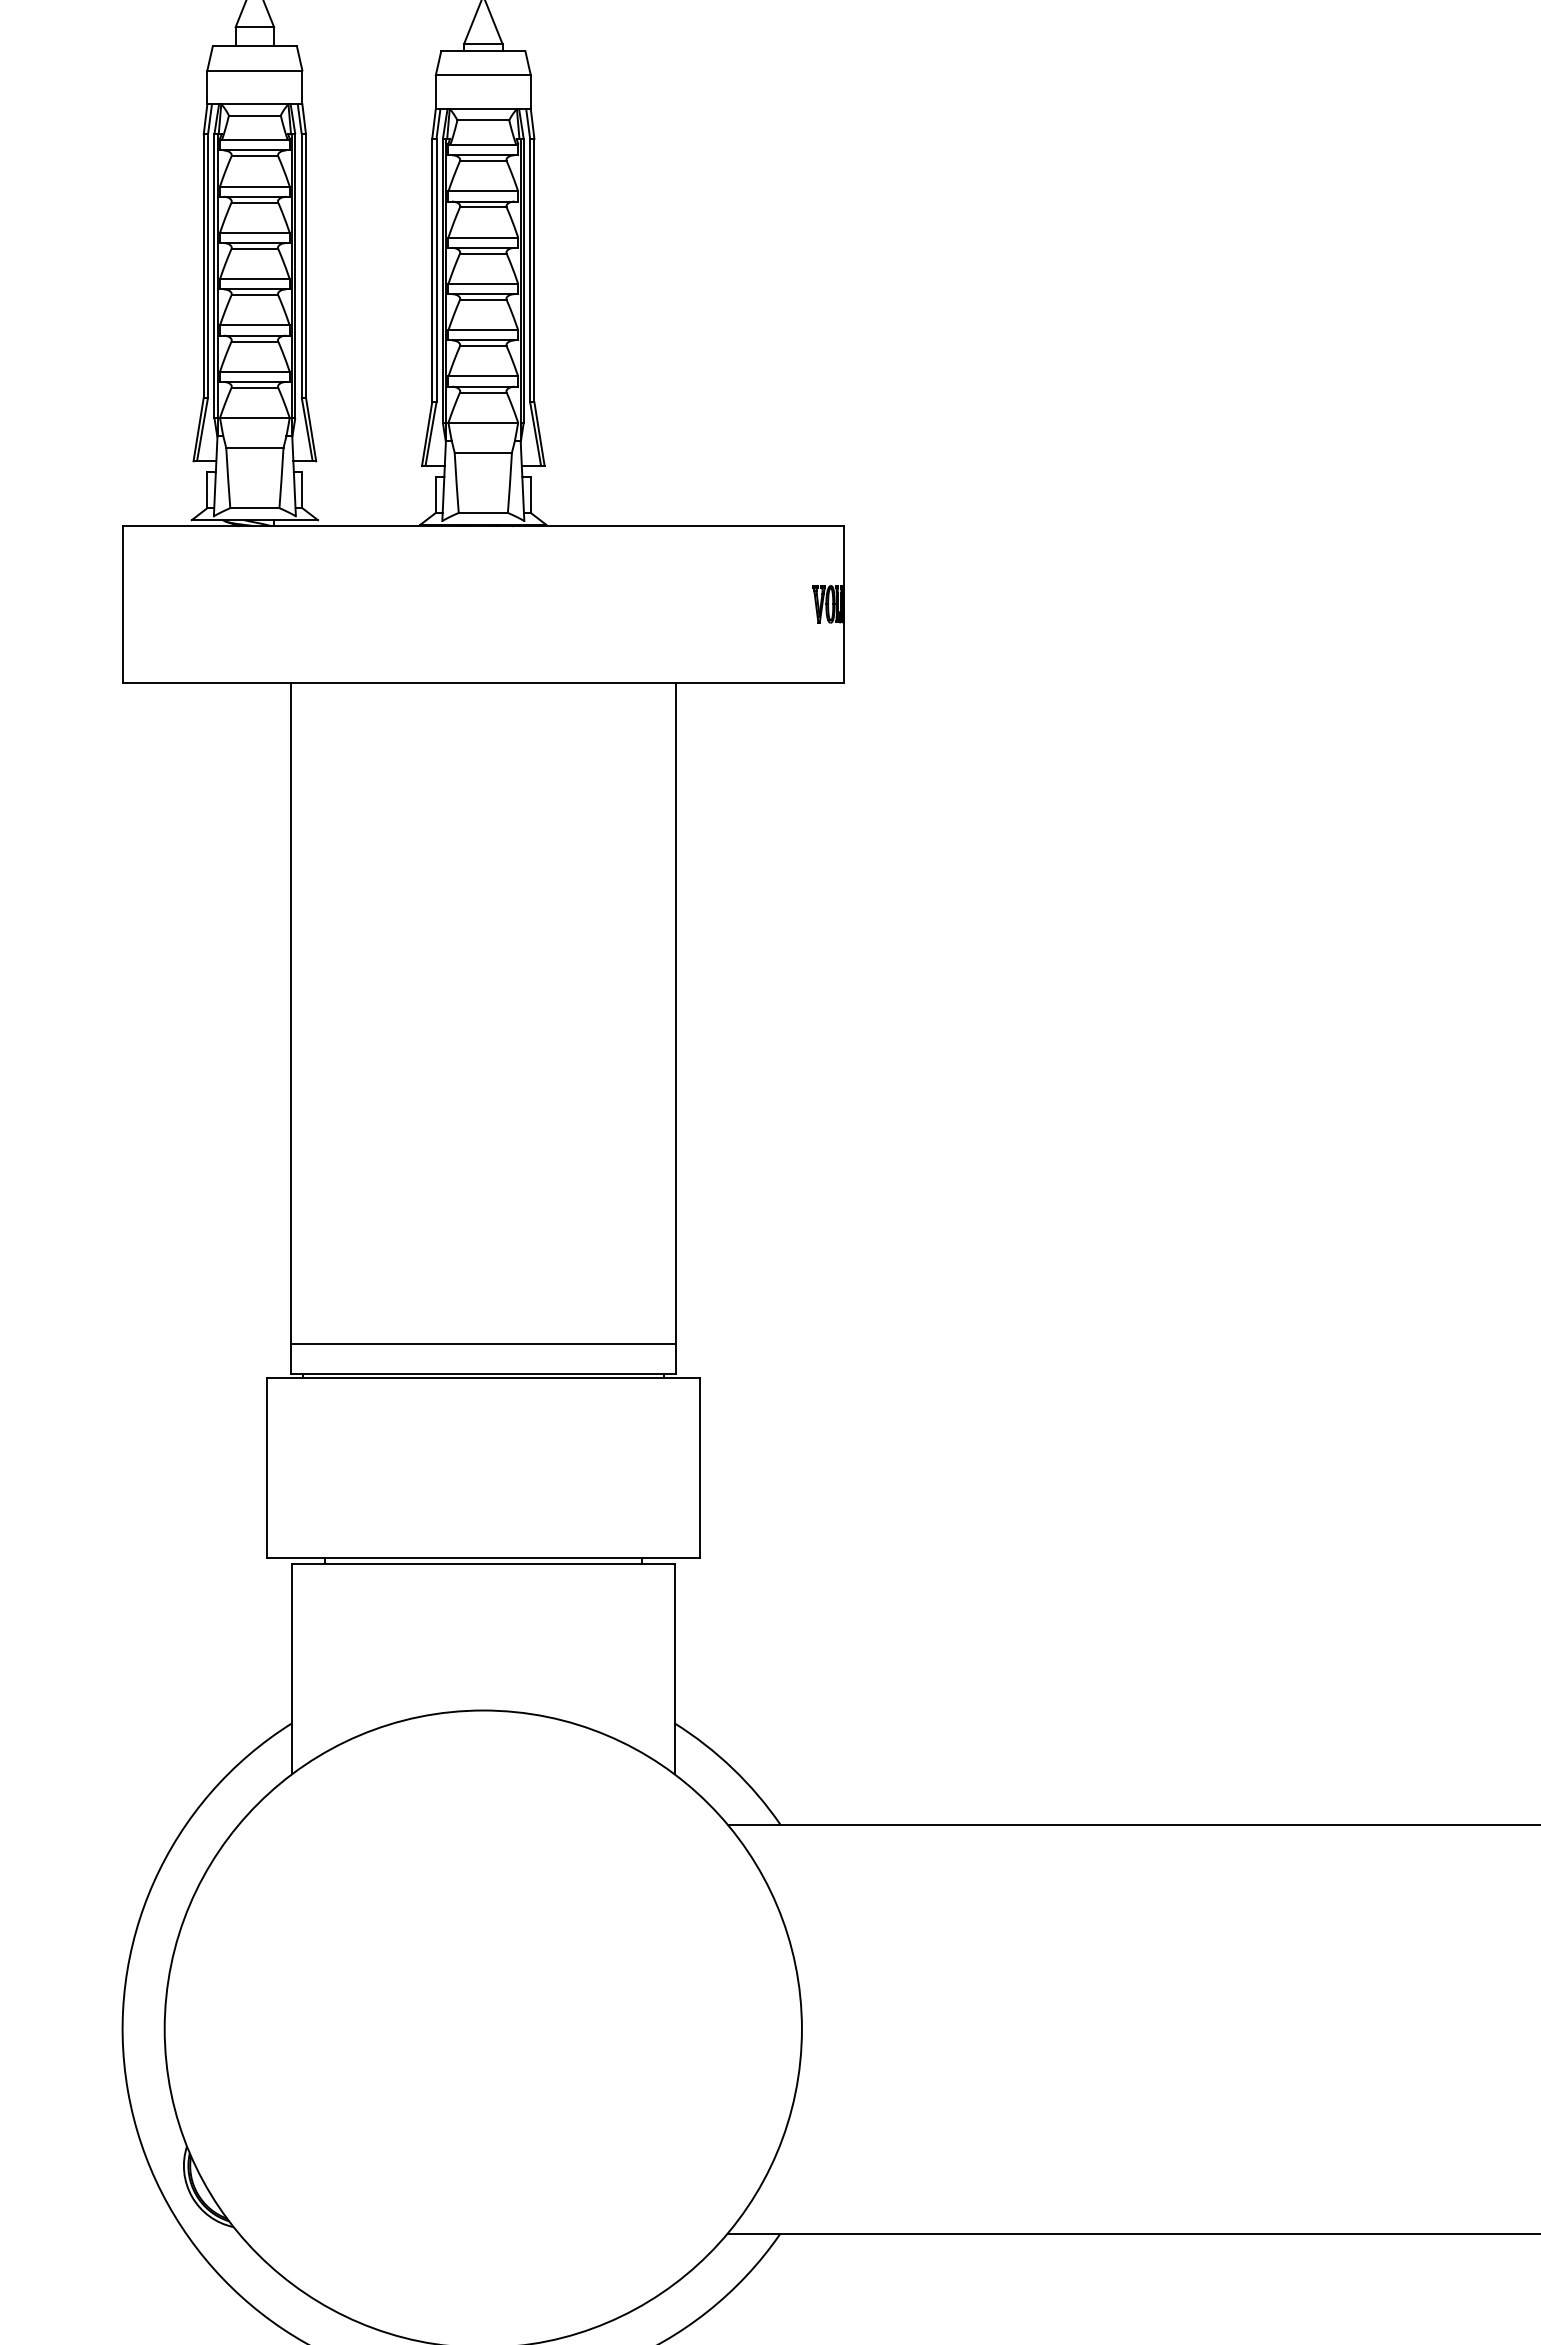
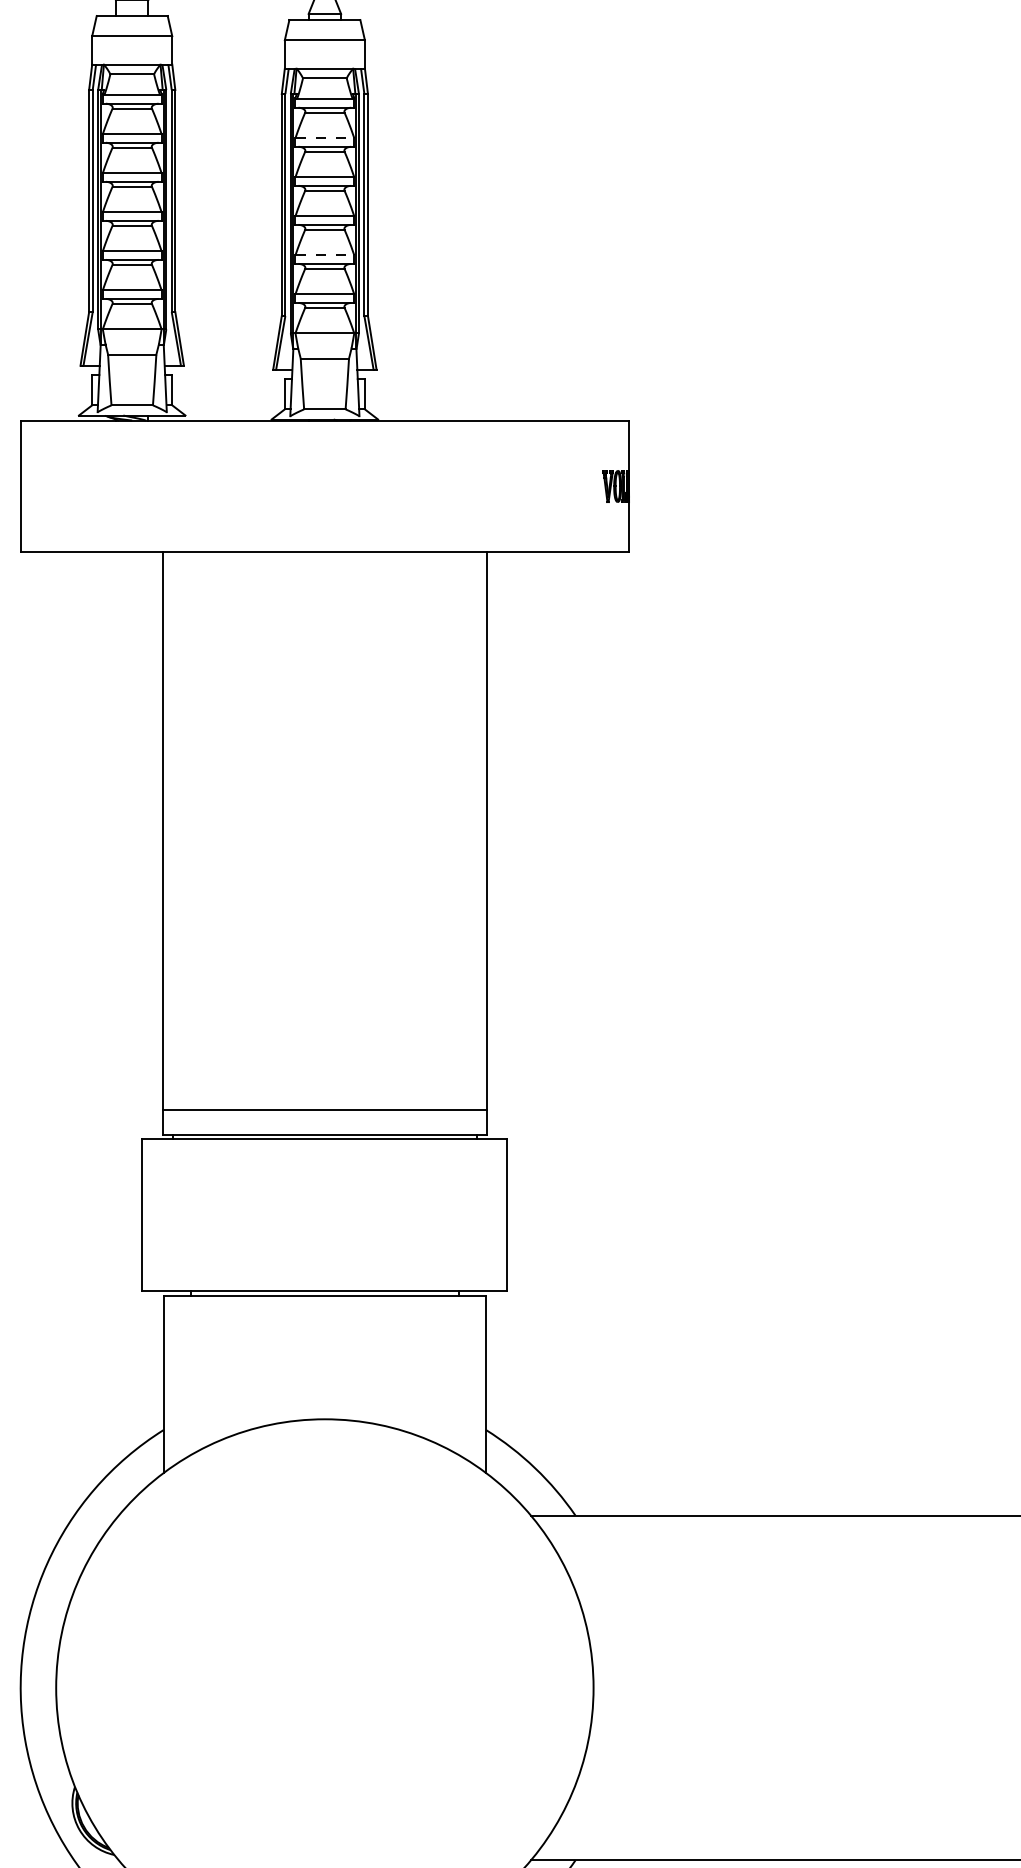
line: (483, 191) -> (325, 138), solid -> dashed
line: (483, 330) -> (325, 255), solid -> dashed

